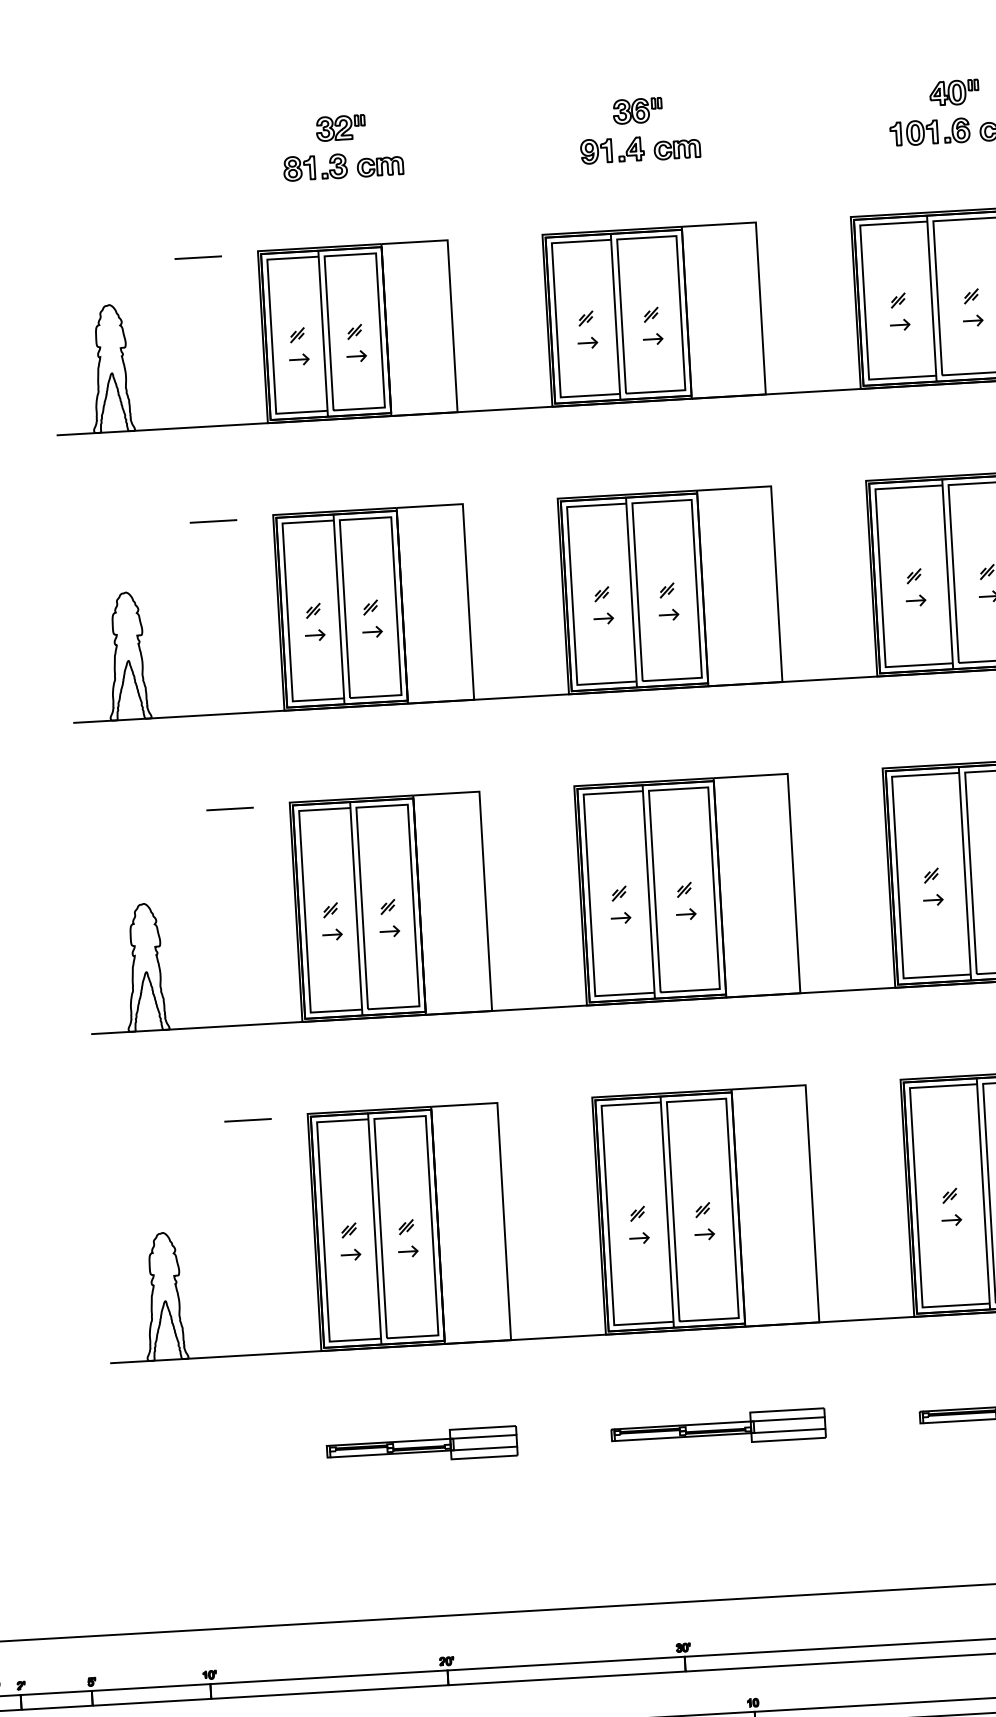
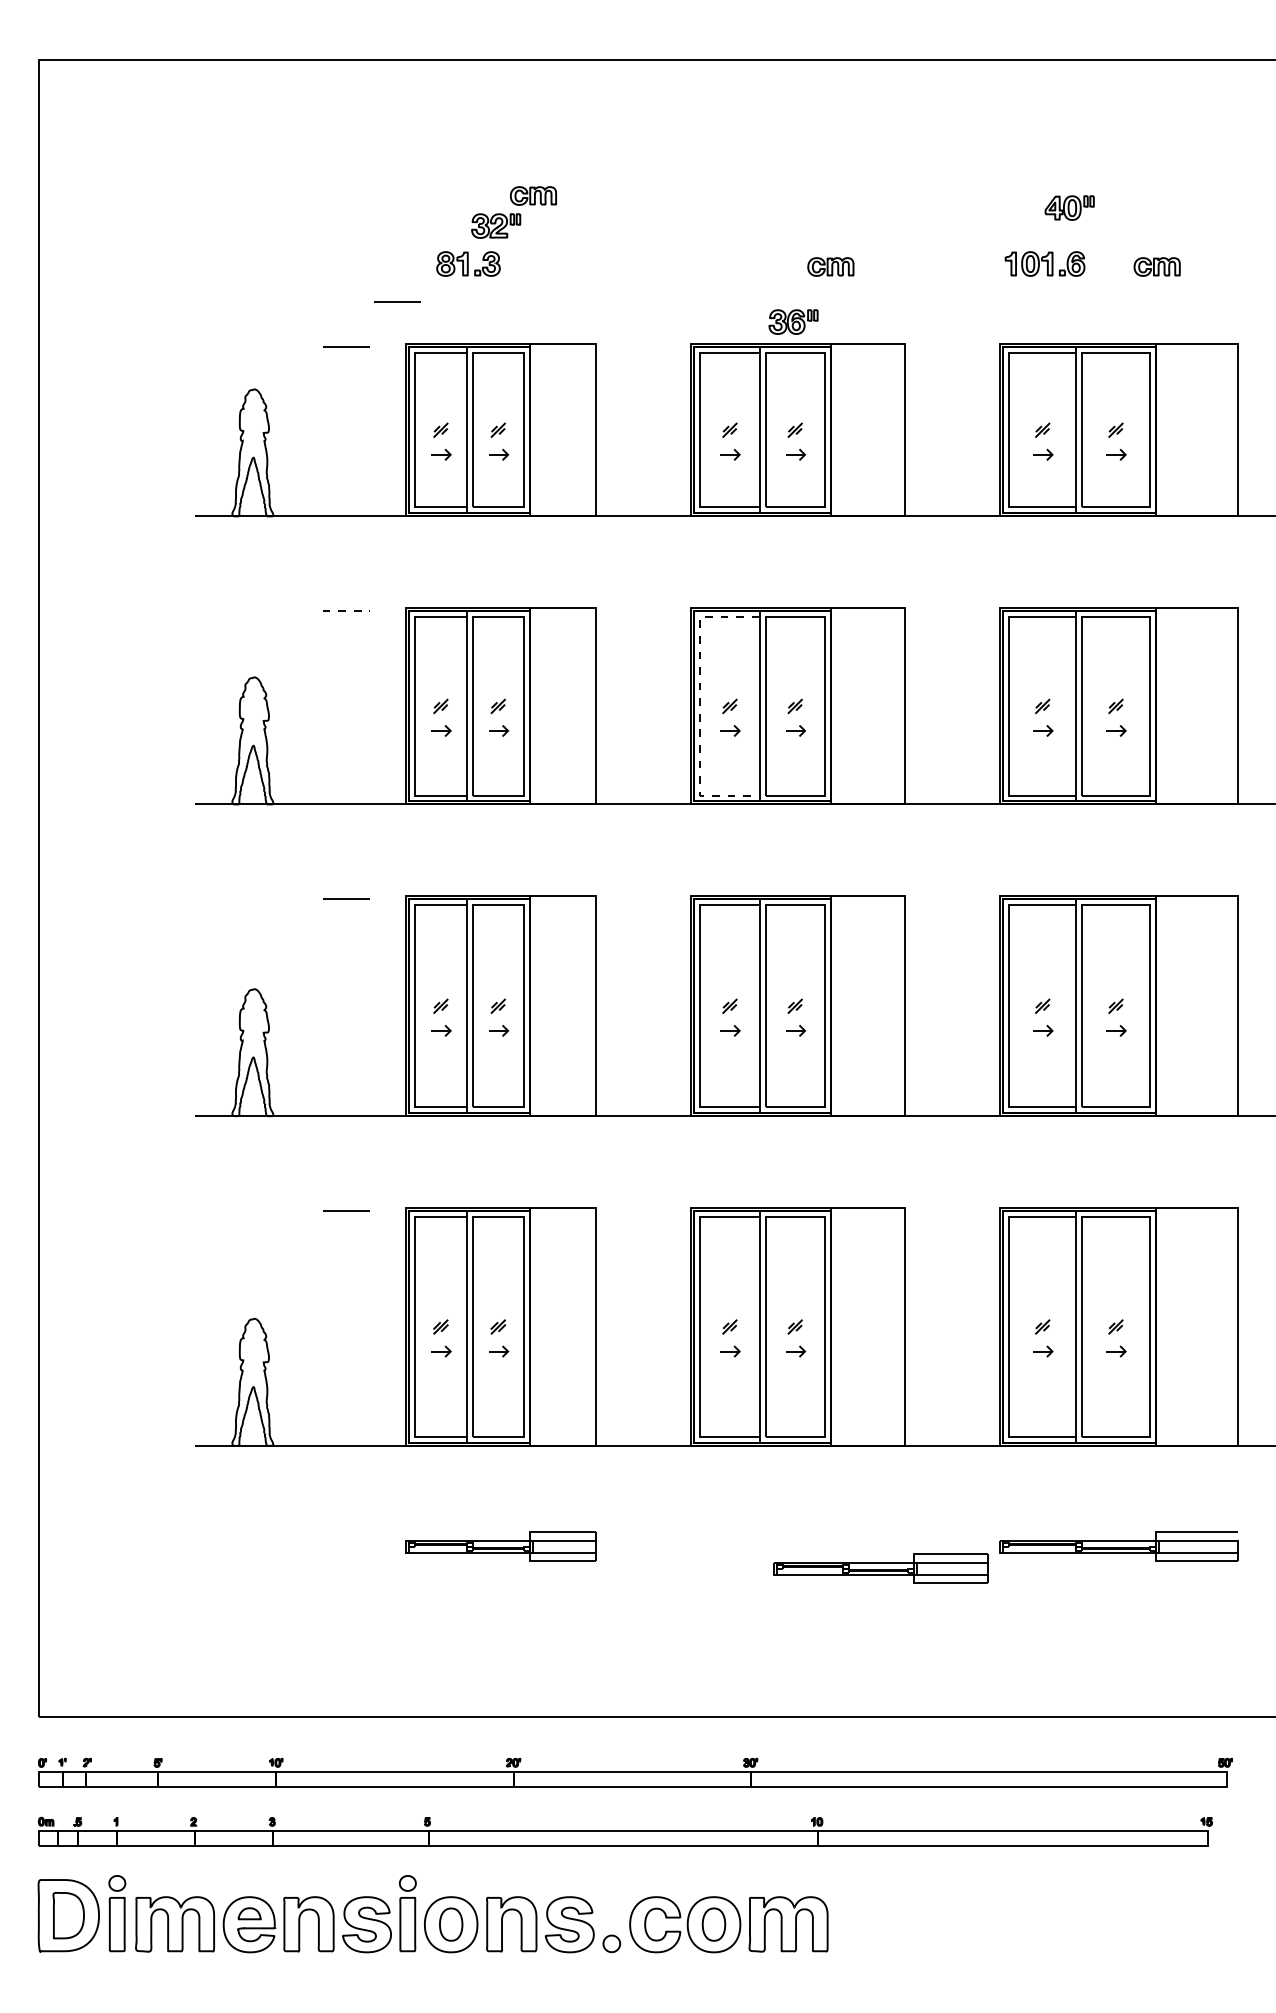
part: (954, 92) -> (1069, 207), moved
part: (637, 110) -> (793, 321), moved
part: (929, 131) -> (1044, 263), moved
part: (611, 150) -> (765, 263), removed
part: (379, 166) -> (532, 195), moved
line: (246, 209) -> (397, 301), added
line: (213, 521) -> (346, 611), solid -> dashed
line: (572, 596) -> (700, 706), solid -> dashed
part: (717, 1429) -> (880, 1568), moved

